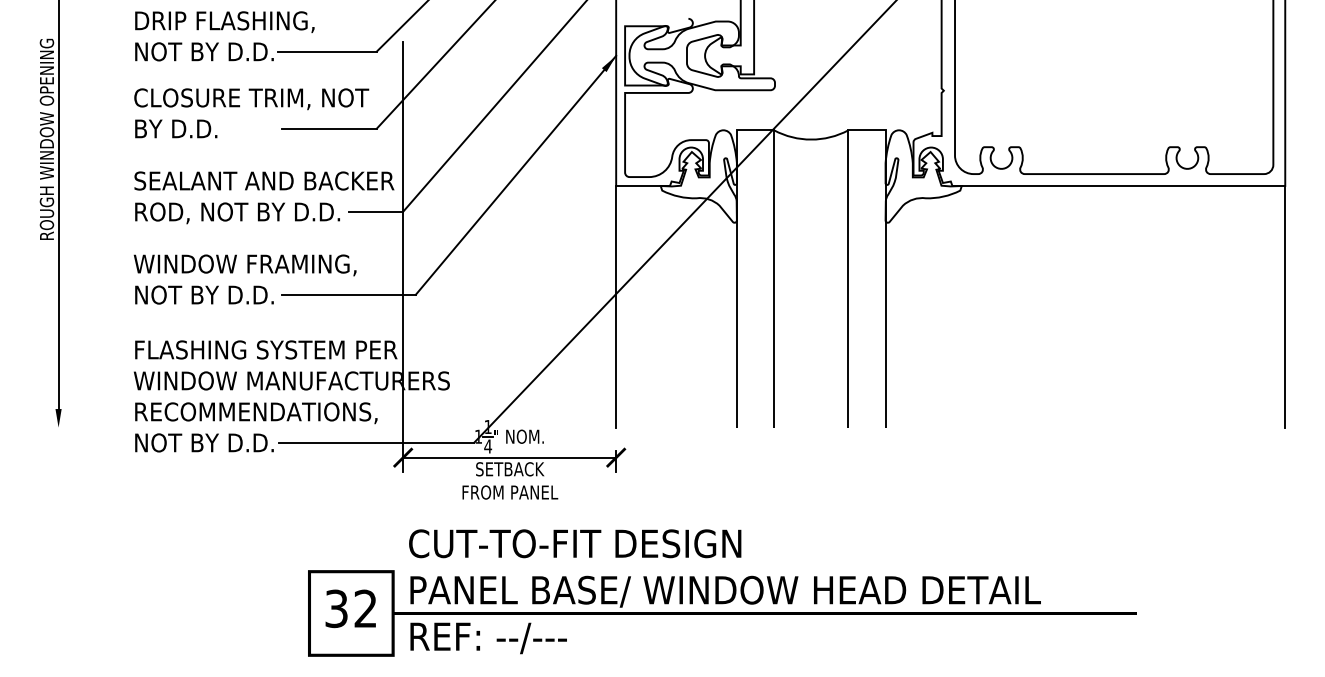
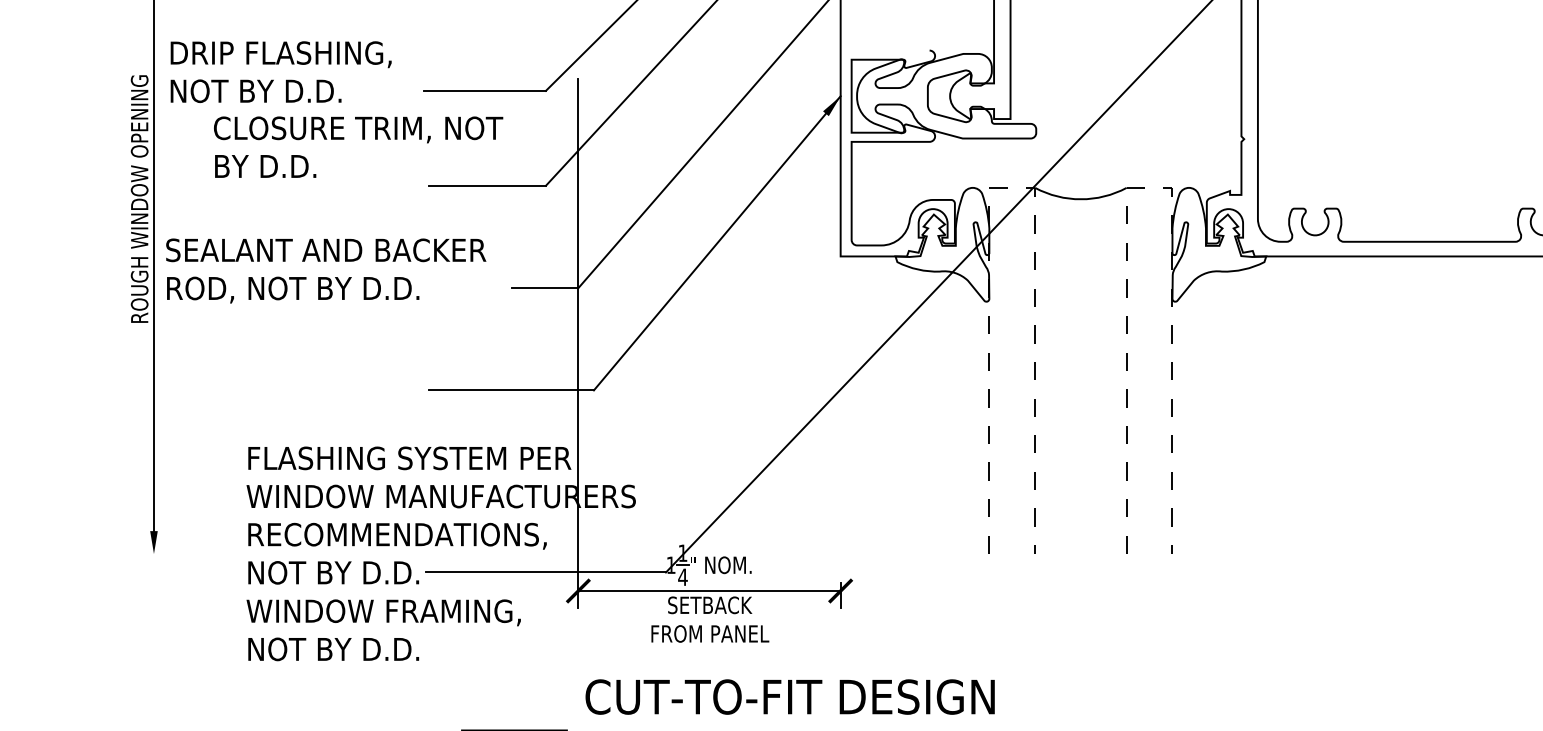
text: (224, 36) -> (280, 72), moved
text: (251, 113) -> (358, 147), moved
line: (755, 130) -> (1012, 188), solid -> dashed
line: (867, 130) -> (1150, 188), solid -> dashed
text: (264, 197) -> (326, 270), moved
text: (244, 279) -> (382, 630), moved
line: (616, 306) -> (841, 404), removed

